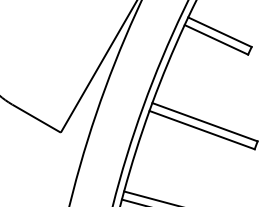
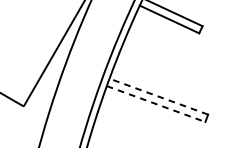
line: (204, 122) -> (158, 96), solid -> dashed
line: (202, 130) -> (156, 104), solid -> dashed

